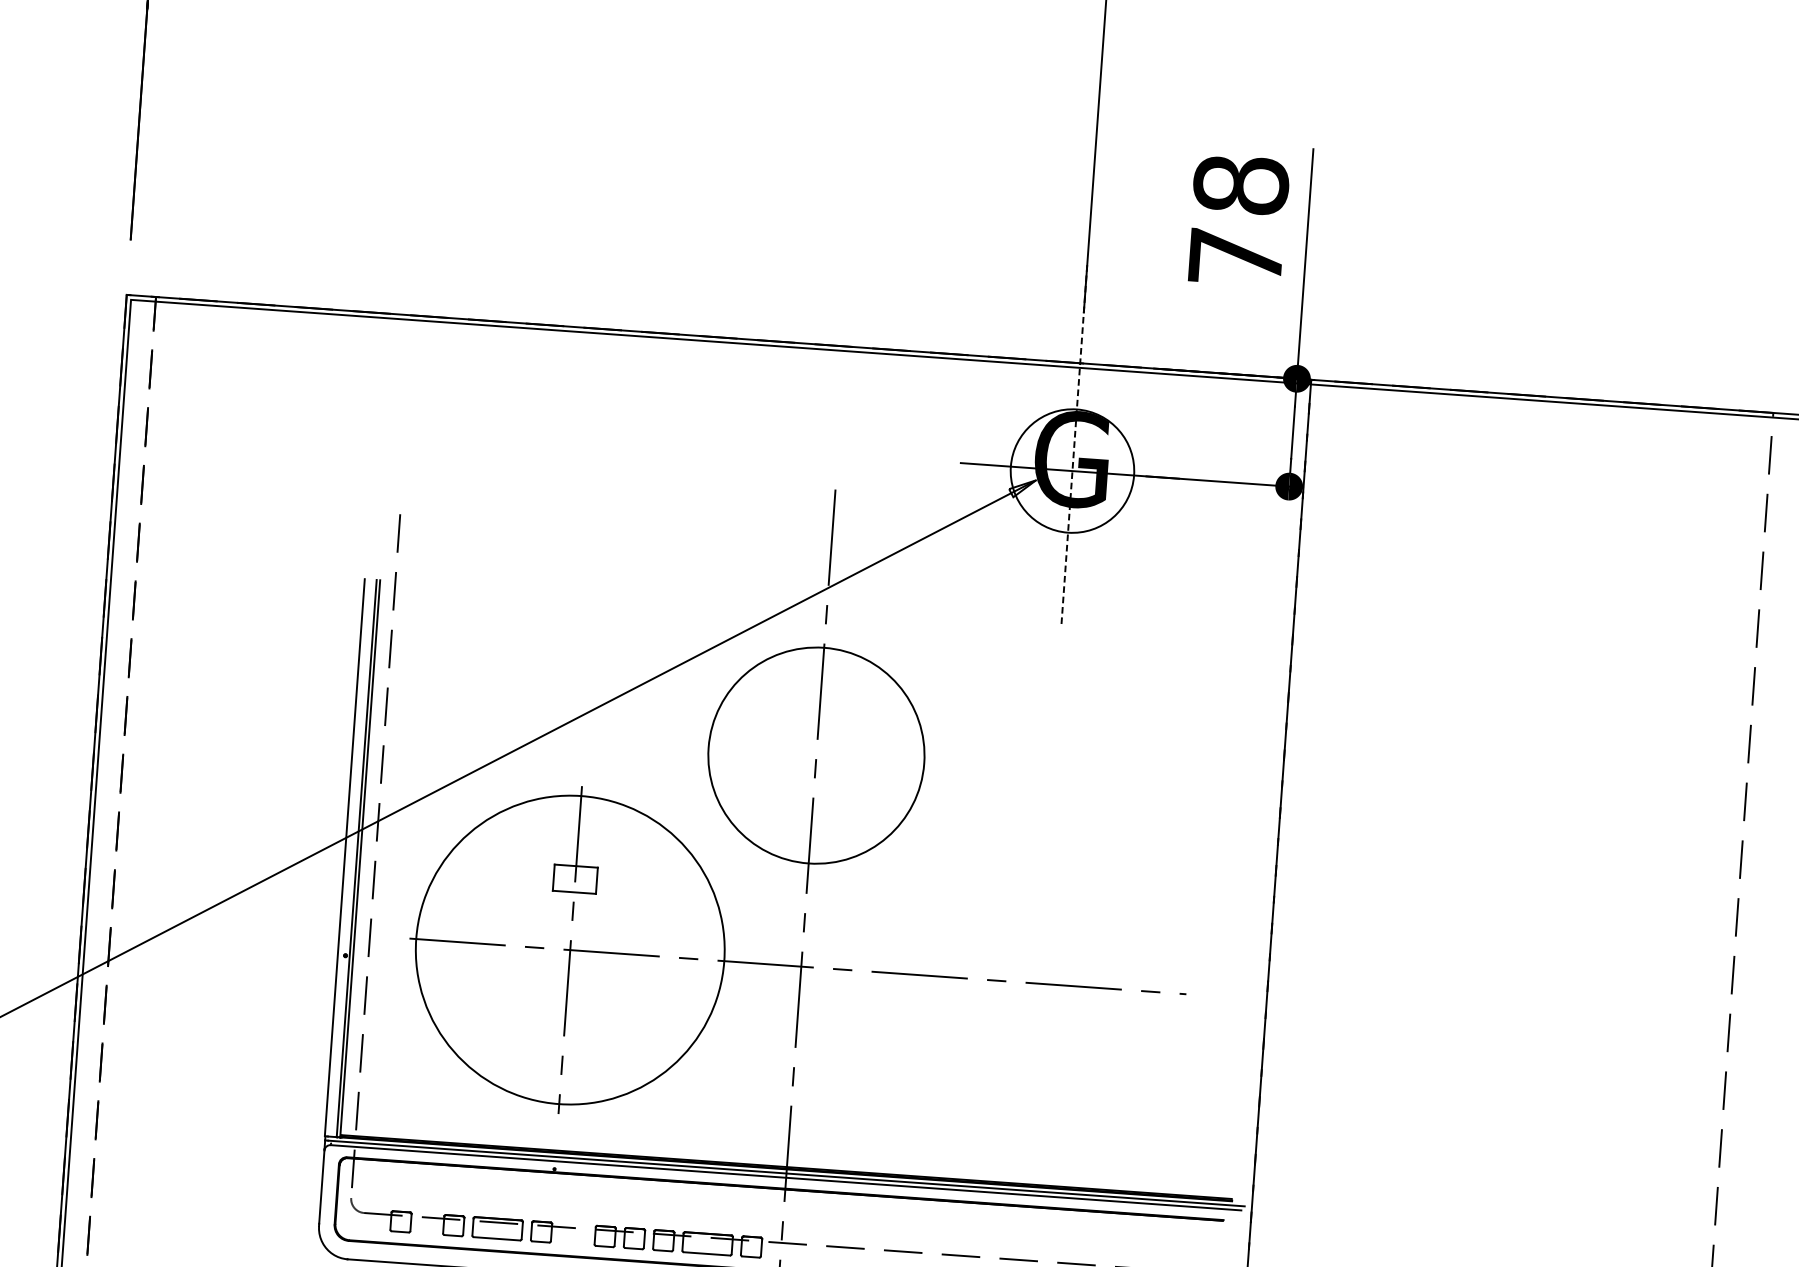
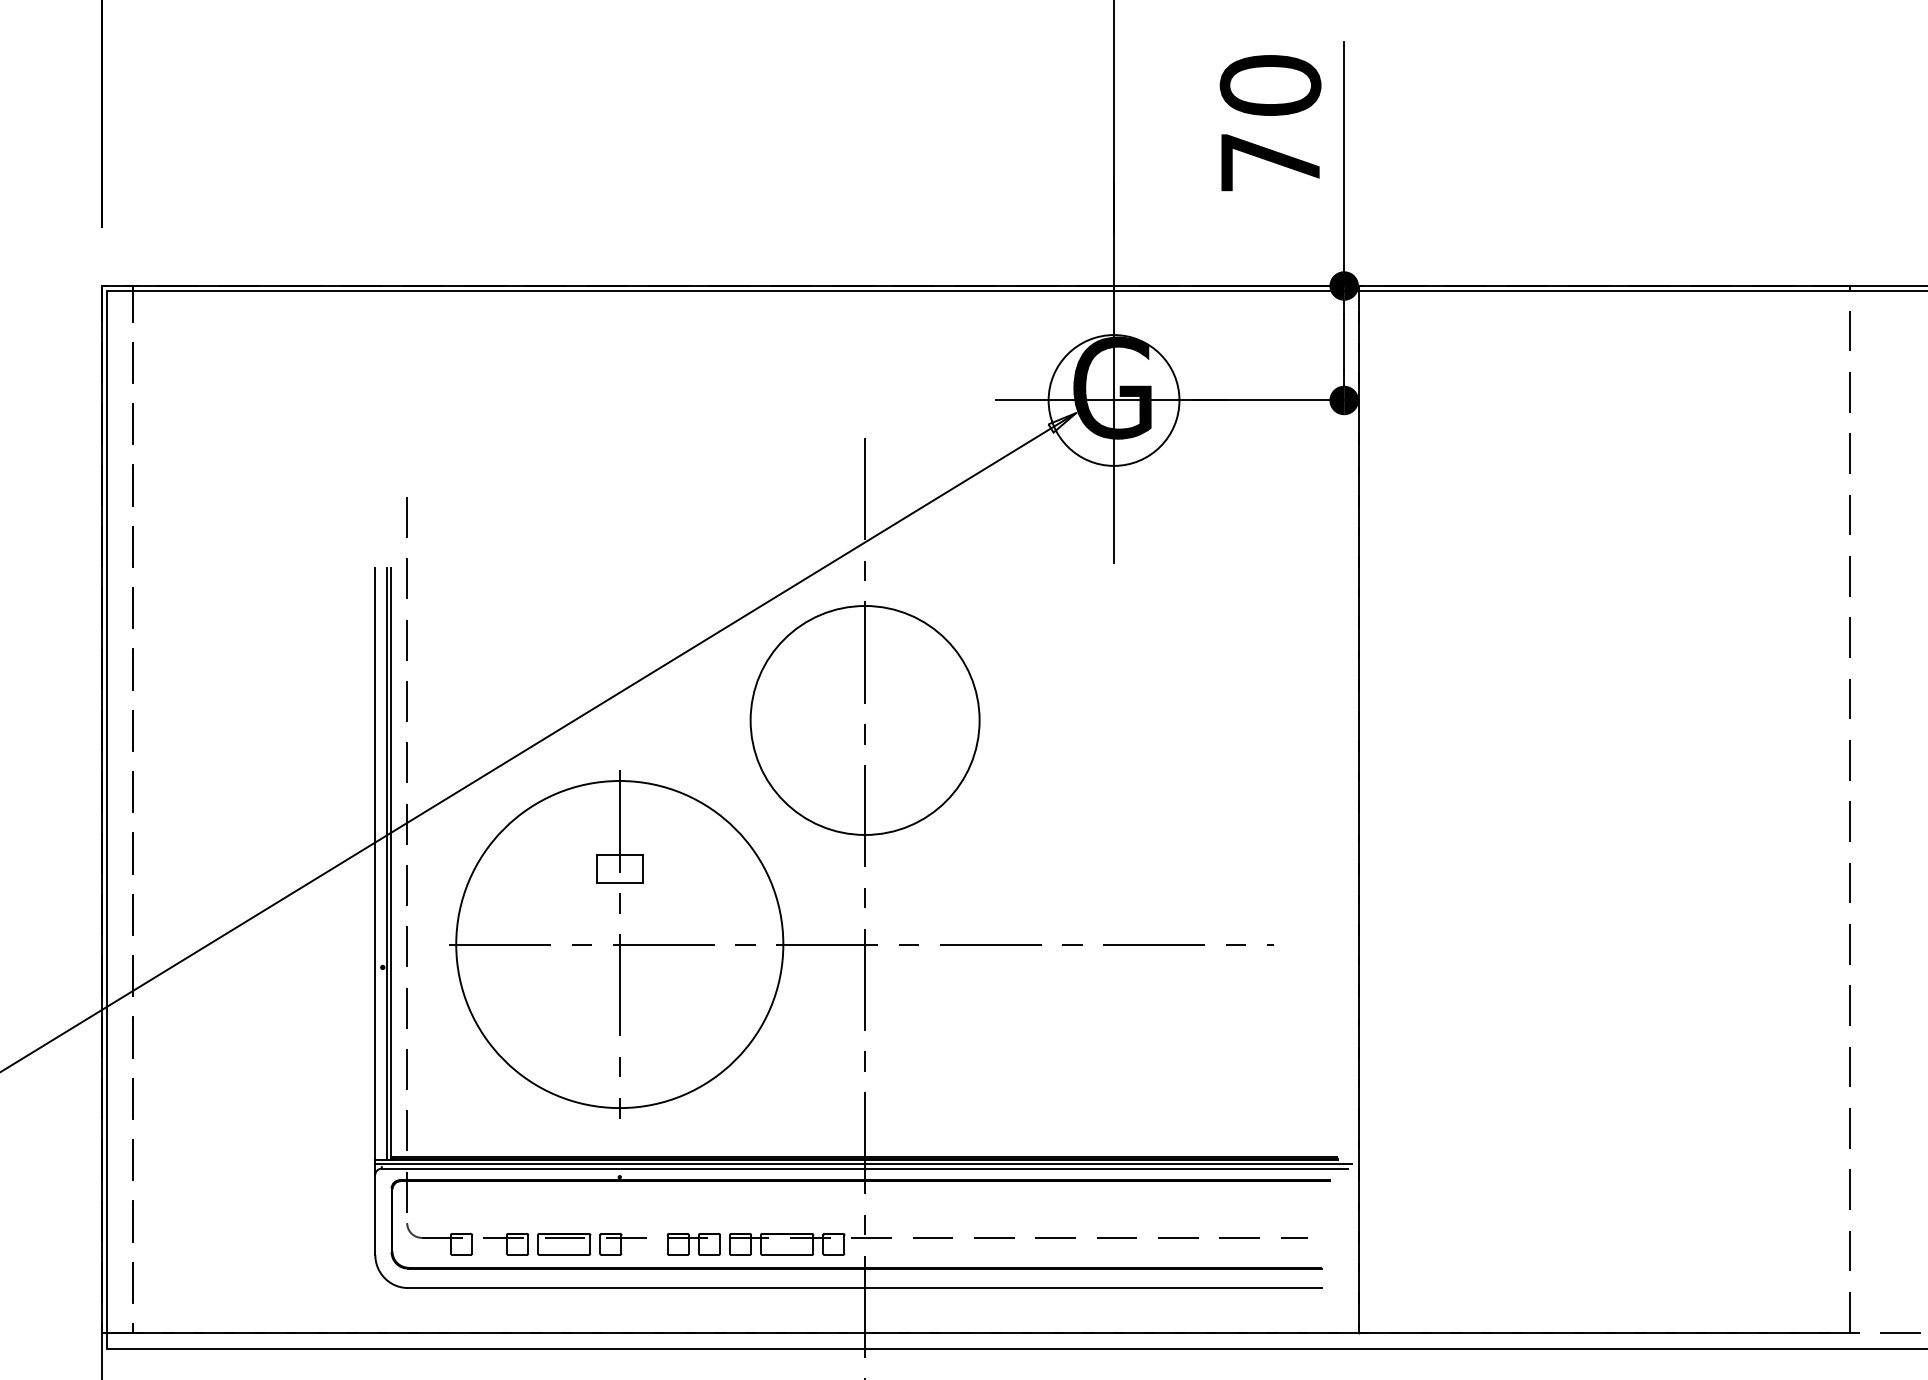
text: (1241, 184) -> (1270, 85), 78 -> 70
line: (1074, 444) -> (1114, 372), dashed -> solid

